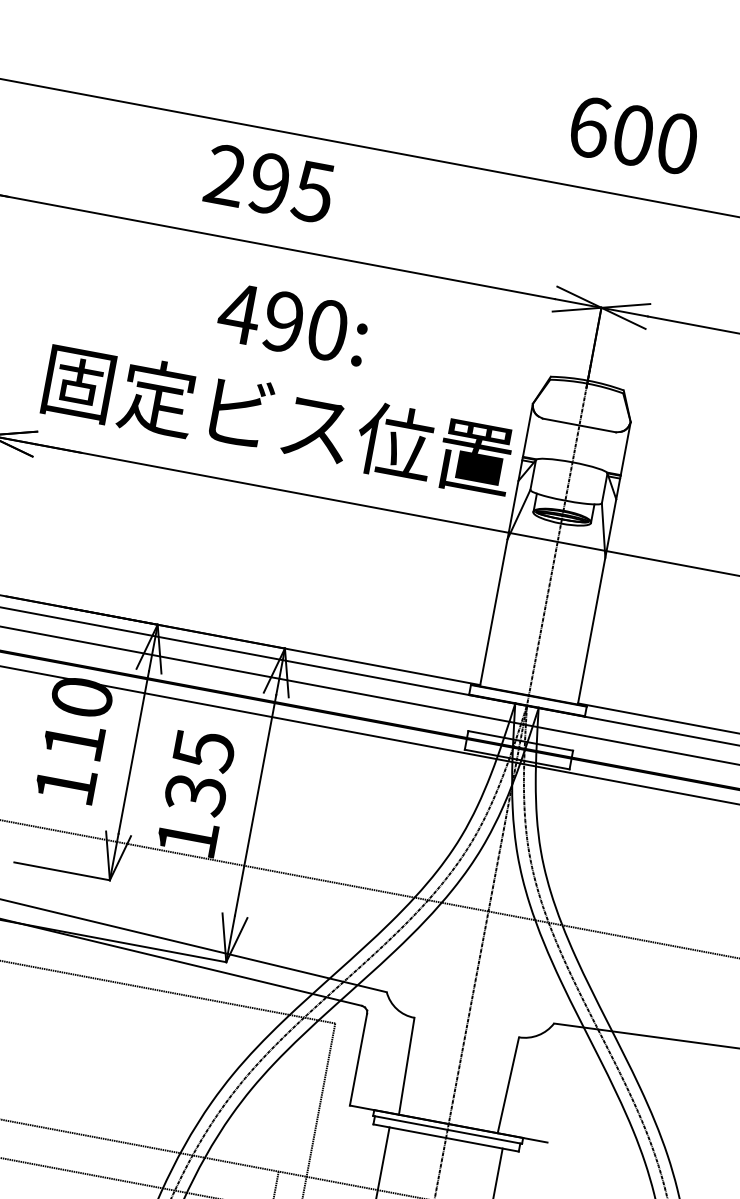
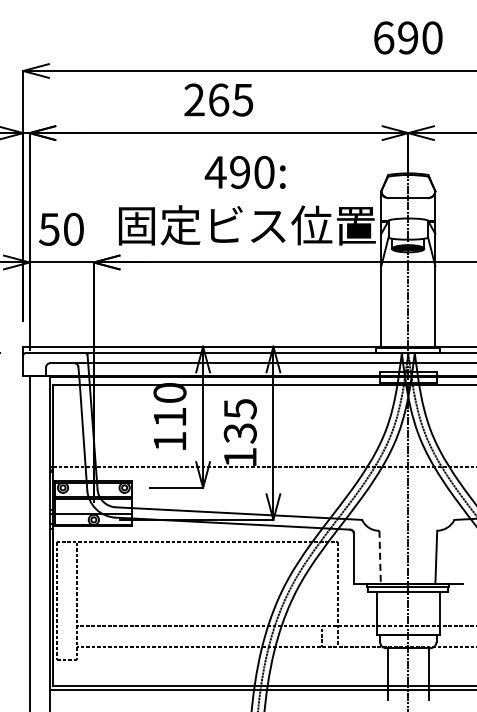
text: (634, 134) -> (408, 37), 600 -> 690
text: (269, 182) -> (218, 99), 295 -> 265
line: (407, 1066) -> (380, 557), solid -> dashed

